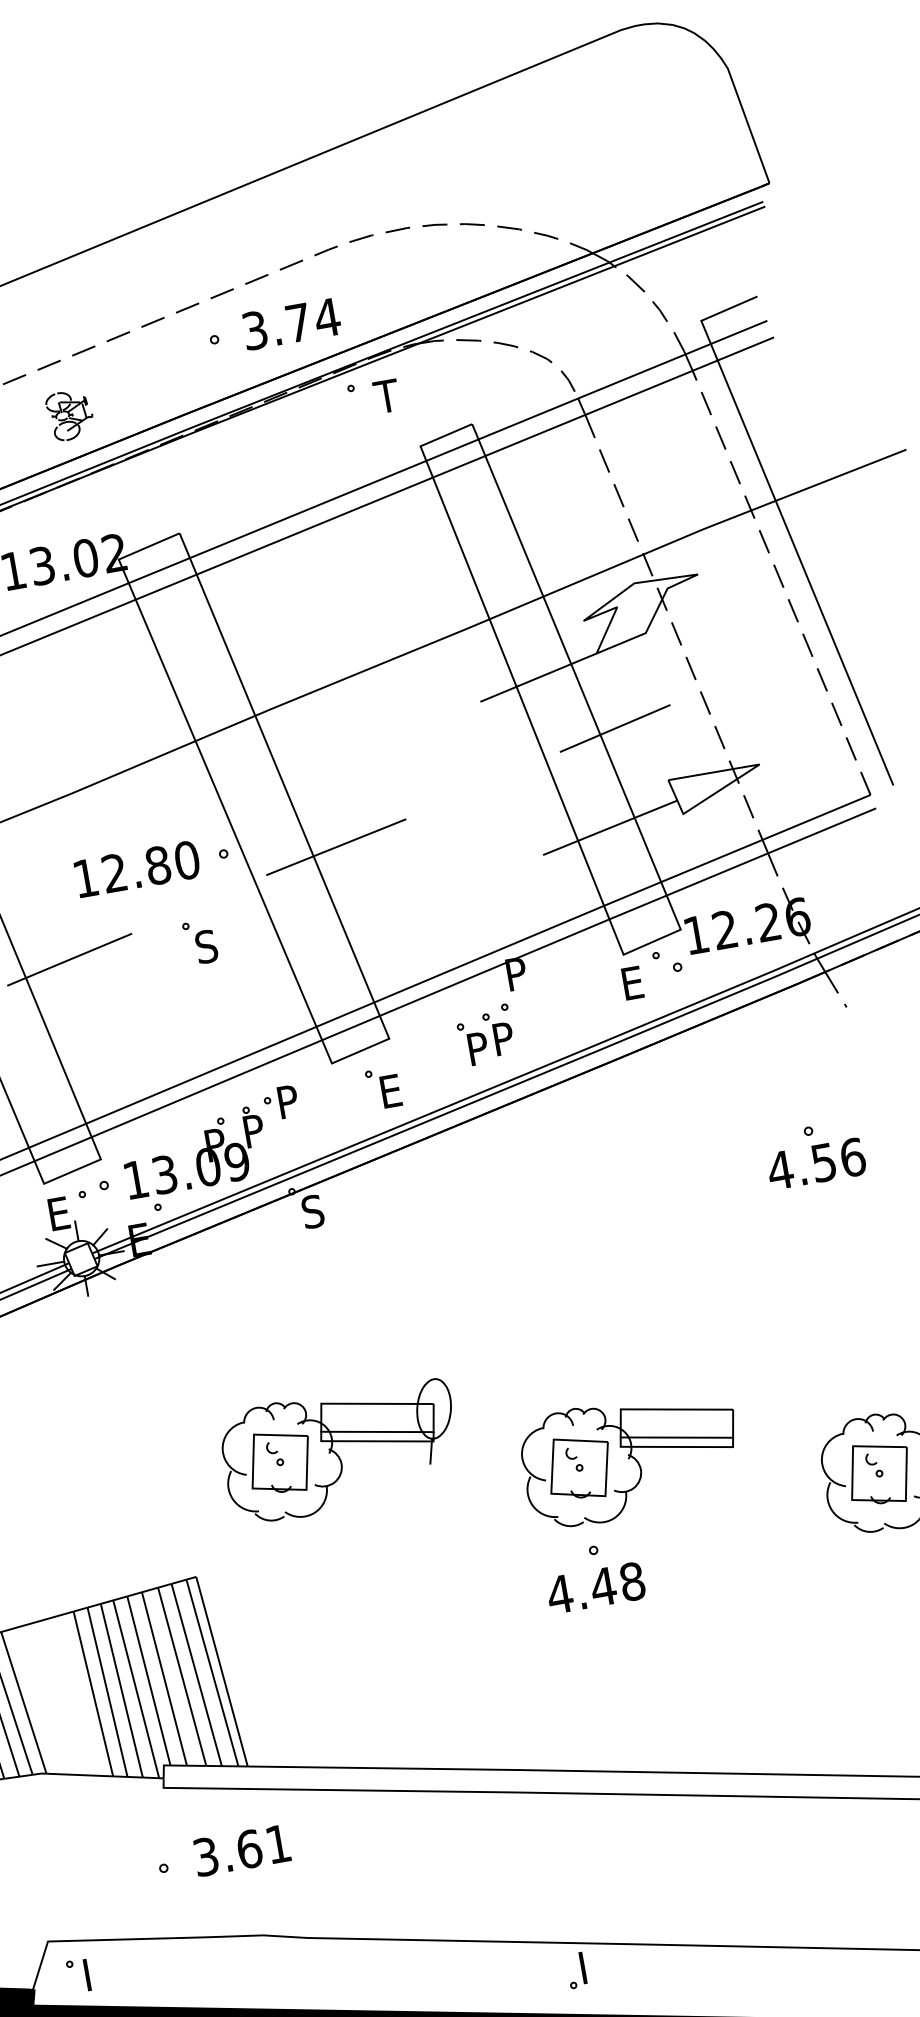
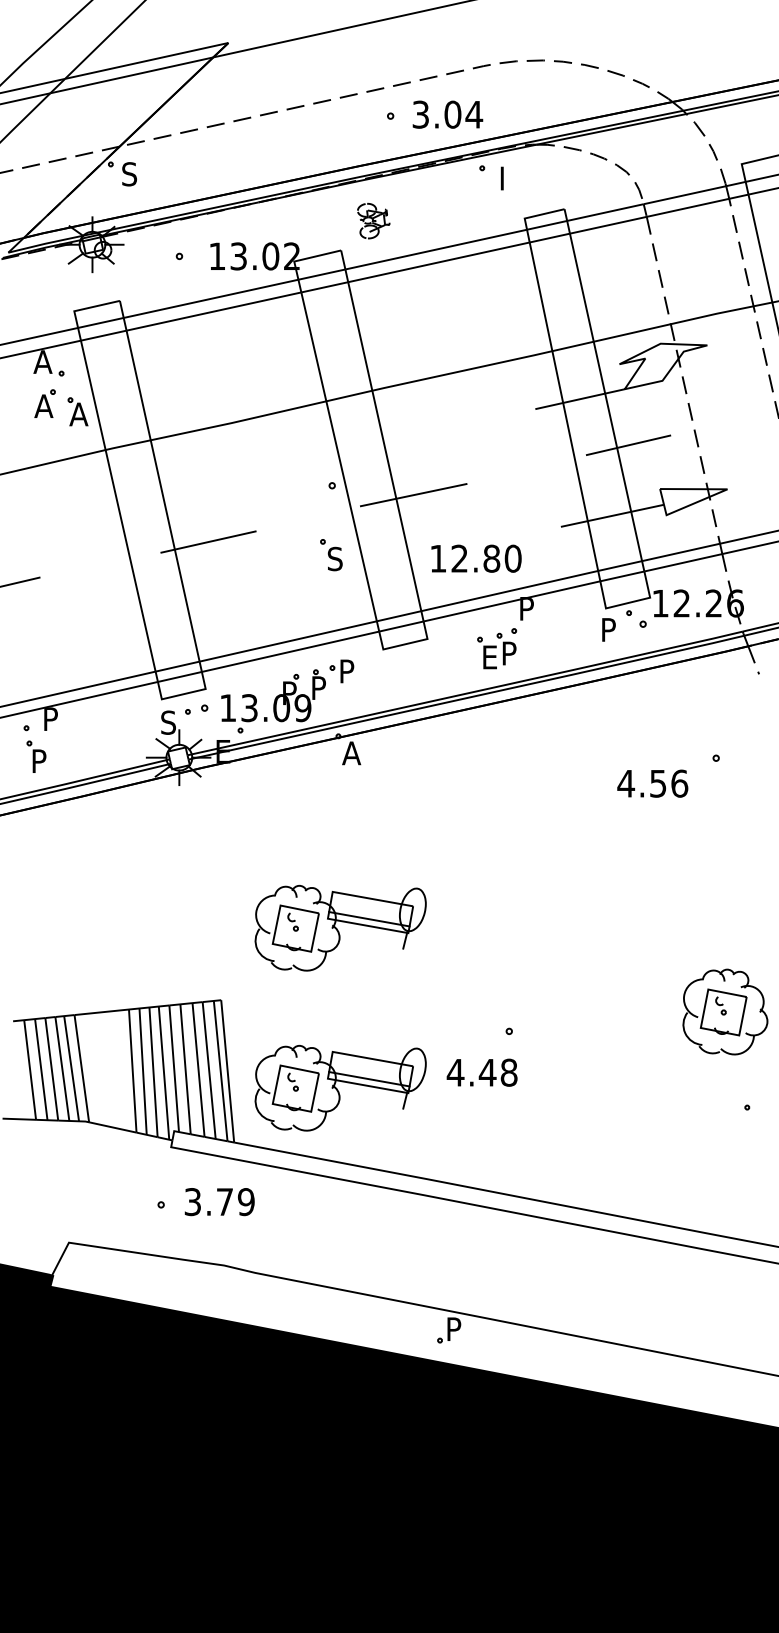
text: (297, 322) -> (452, 114), 3.74 -> 3.04
text: (386, 396) -> (506, 178), T -> I
part: (69, 414) -> (373, 220), moved
text: (137, 868) -> (476, 558), moved
part: (200, 942) -> (331, 555), moved
text: (634, 982) -> (610, 629), E -> P
text: (480, 1048) -> (491, 657), P -> E
part: (382, 1088) -> (416, 673), removed
text: (816, 1163) -> (652, 783), moved
text: (313, 1211) -> (351, 753), S -> A
text: (58, 1213) -> (168, 722), E -> S
part: (630, 1457) -> (547, 969), removed
text: (594, 1587) -> (481, 1072), moved
part: (378, 1666) -> (340, 1087), added
text: (263, 1847) -> (235, 1202), 3.61 -> 3.79
text: (590, 1960) -> (455, 1324), I -> P
part: (78, 1974) -> (86, 1270), removed

